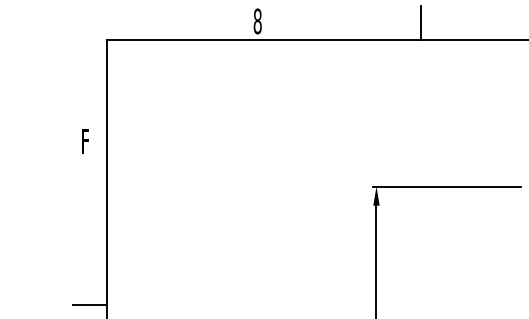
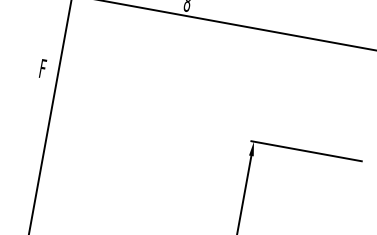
line: (421, 22) -> (309, 25), removed
line: (89, 305) -> (23, 191), removed

